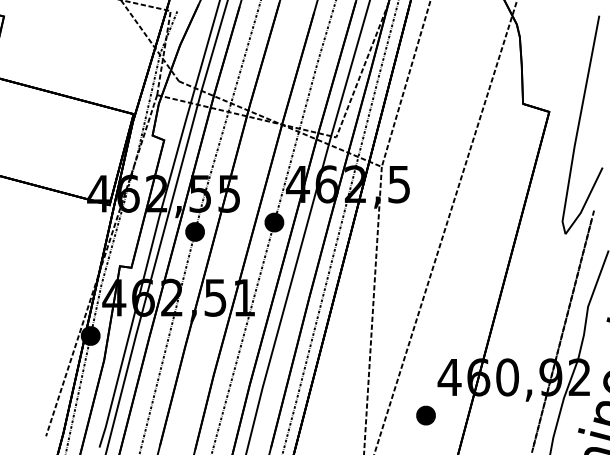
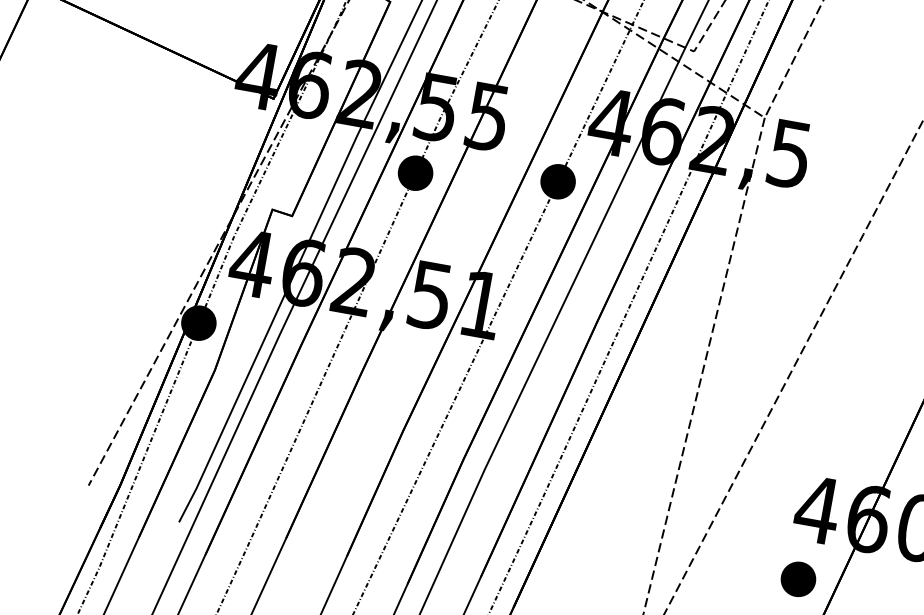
part: (425, 415) -> (797, 579), moved

